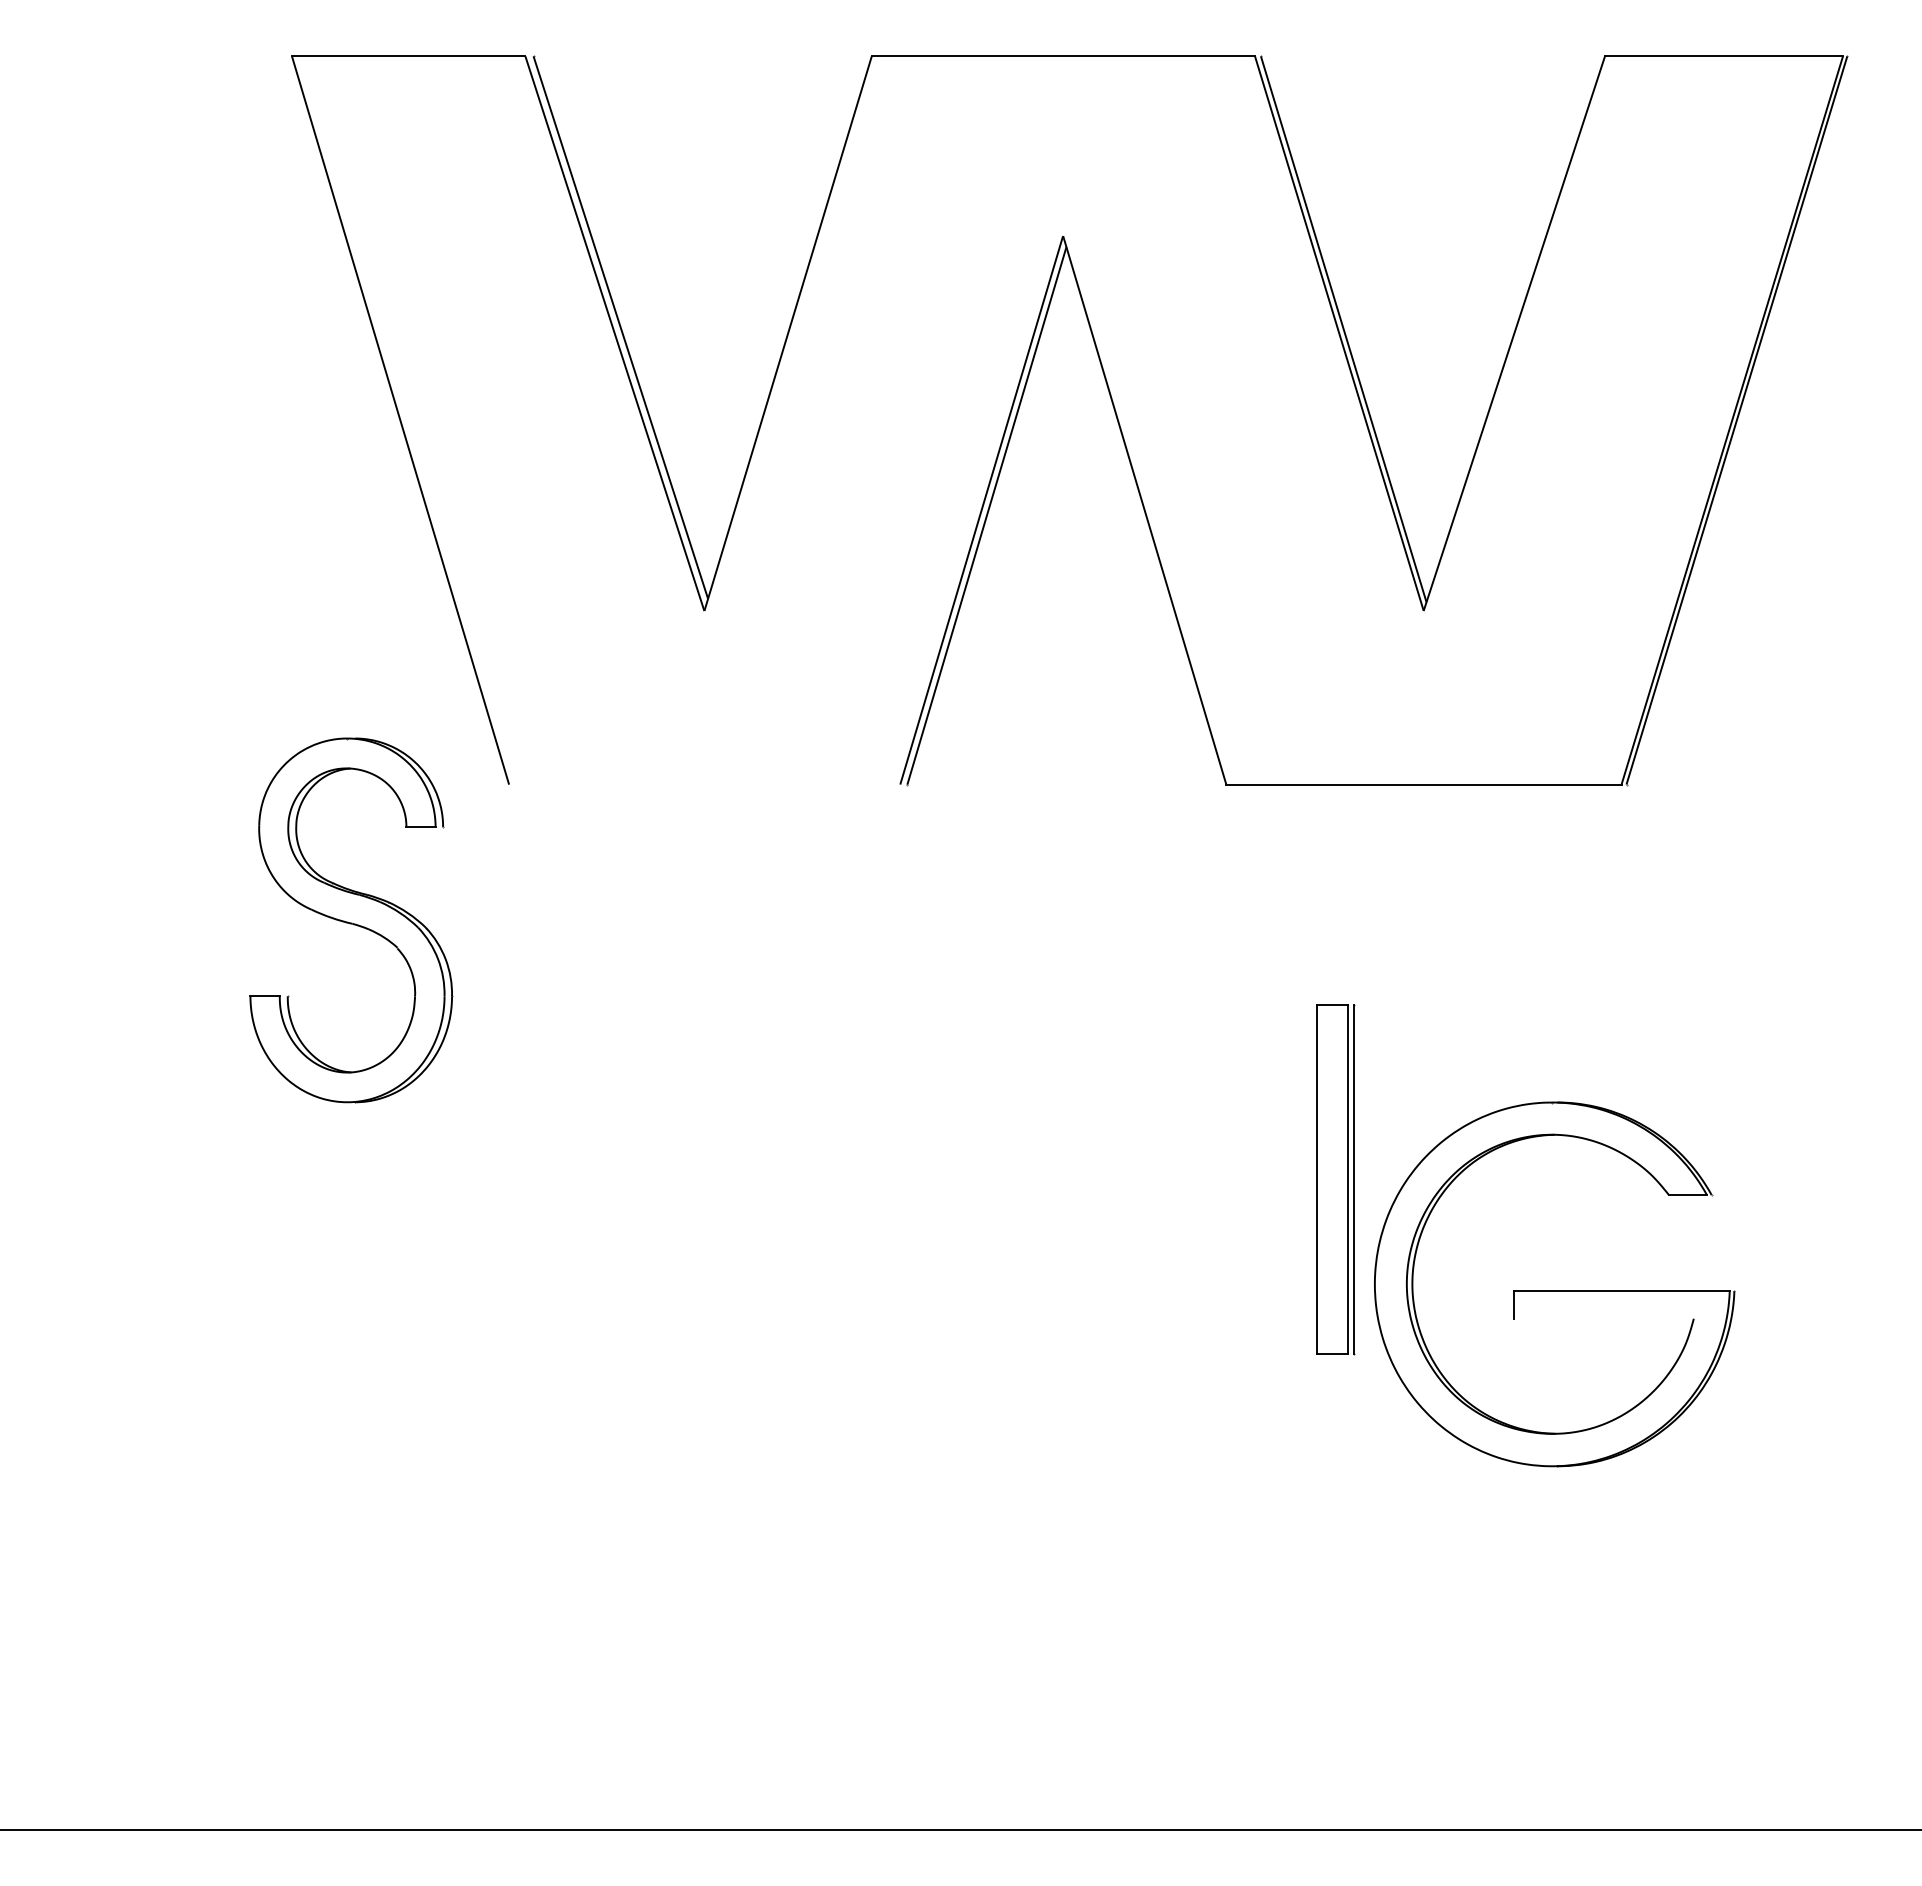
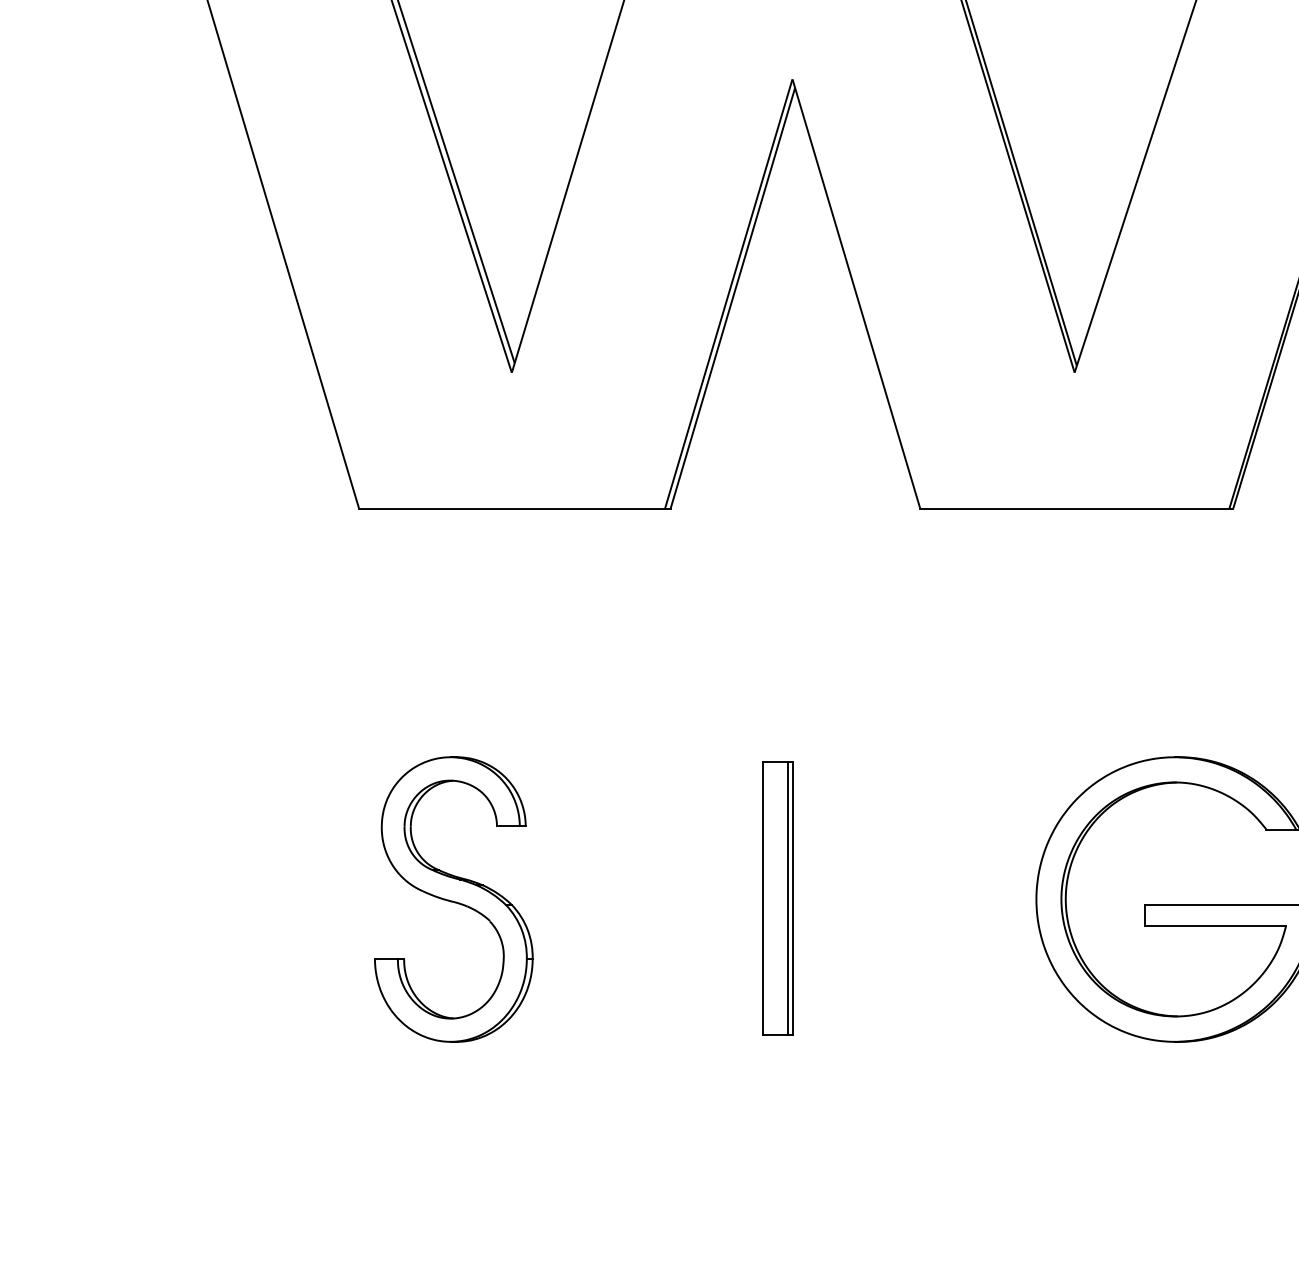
line: (704, 784) -> (511, 508), added
part: (351, 920) -> (454, 899), moved
part: (1335, 1179) -> (777, 898), moved
line: (1603, 1318) -> (1215, 926), added

